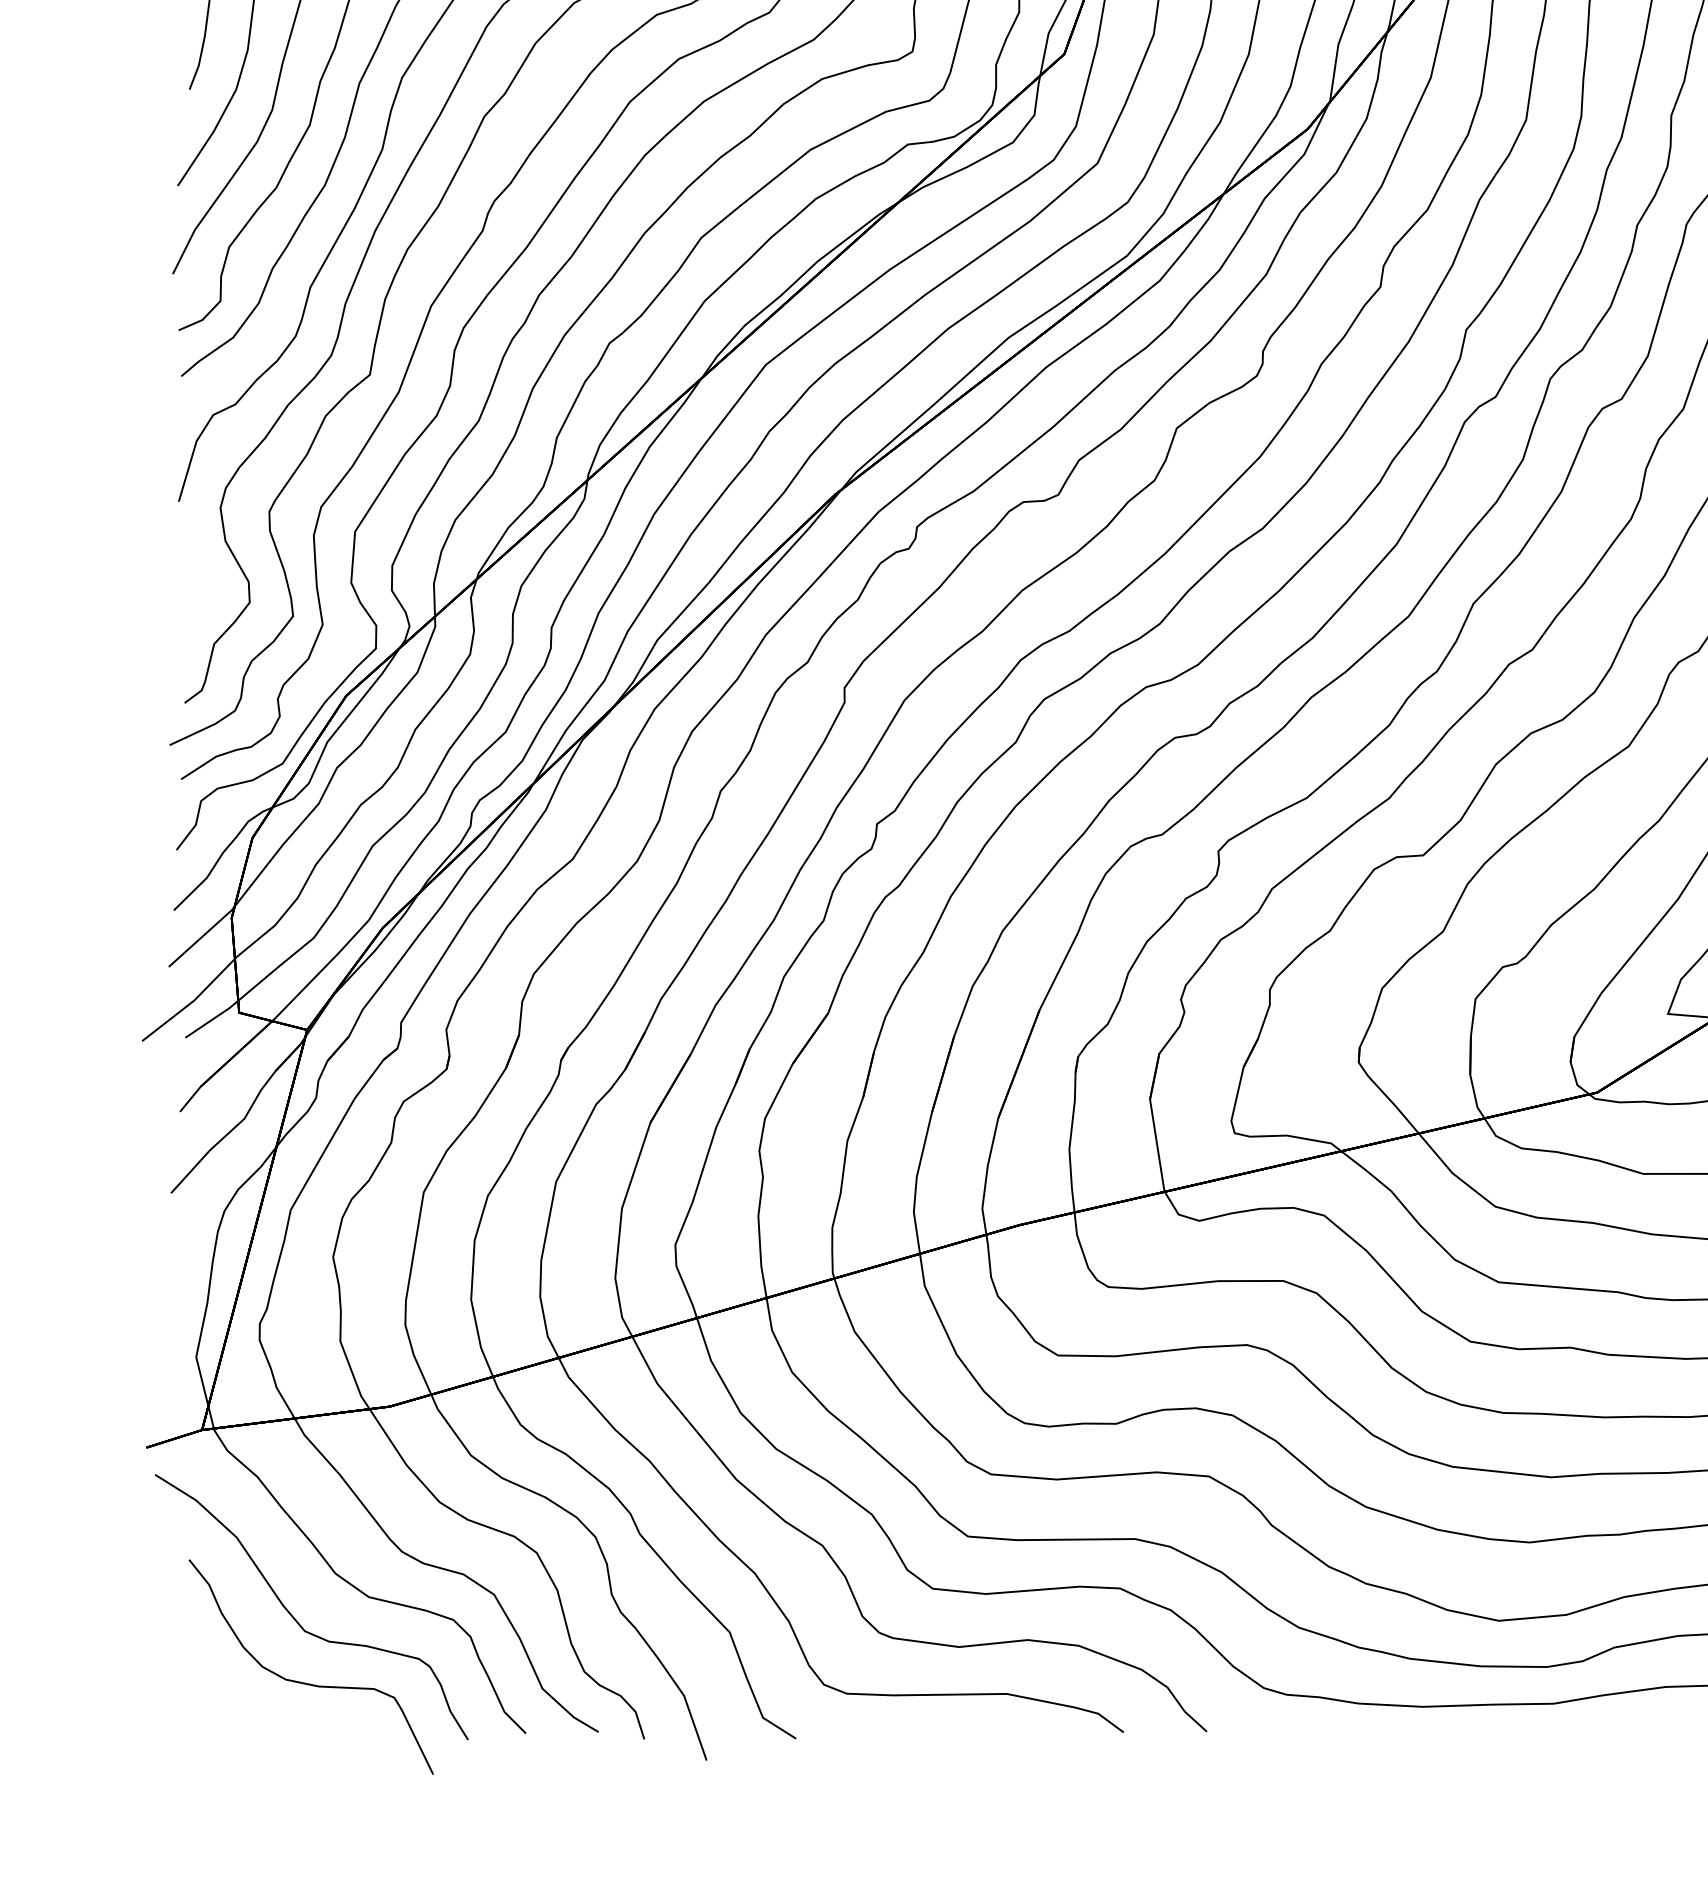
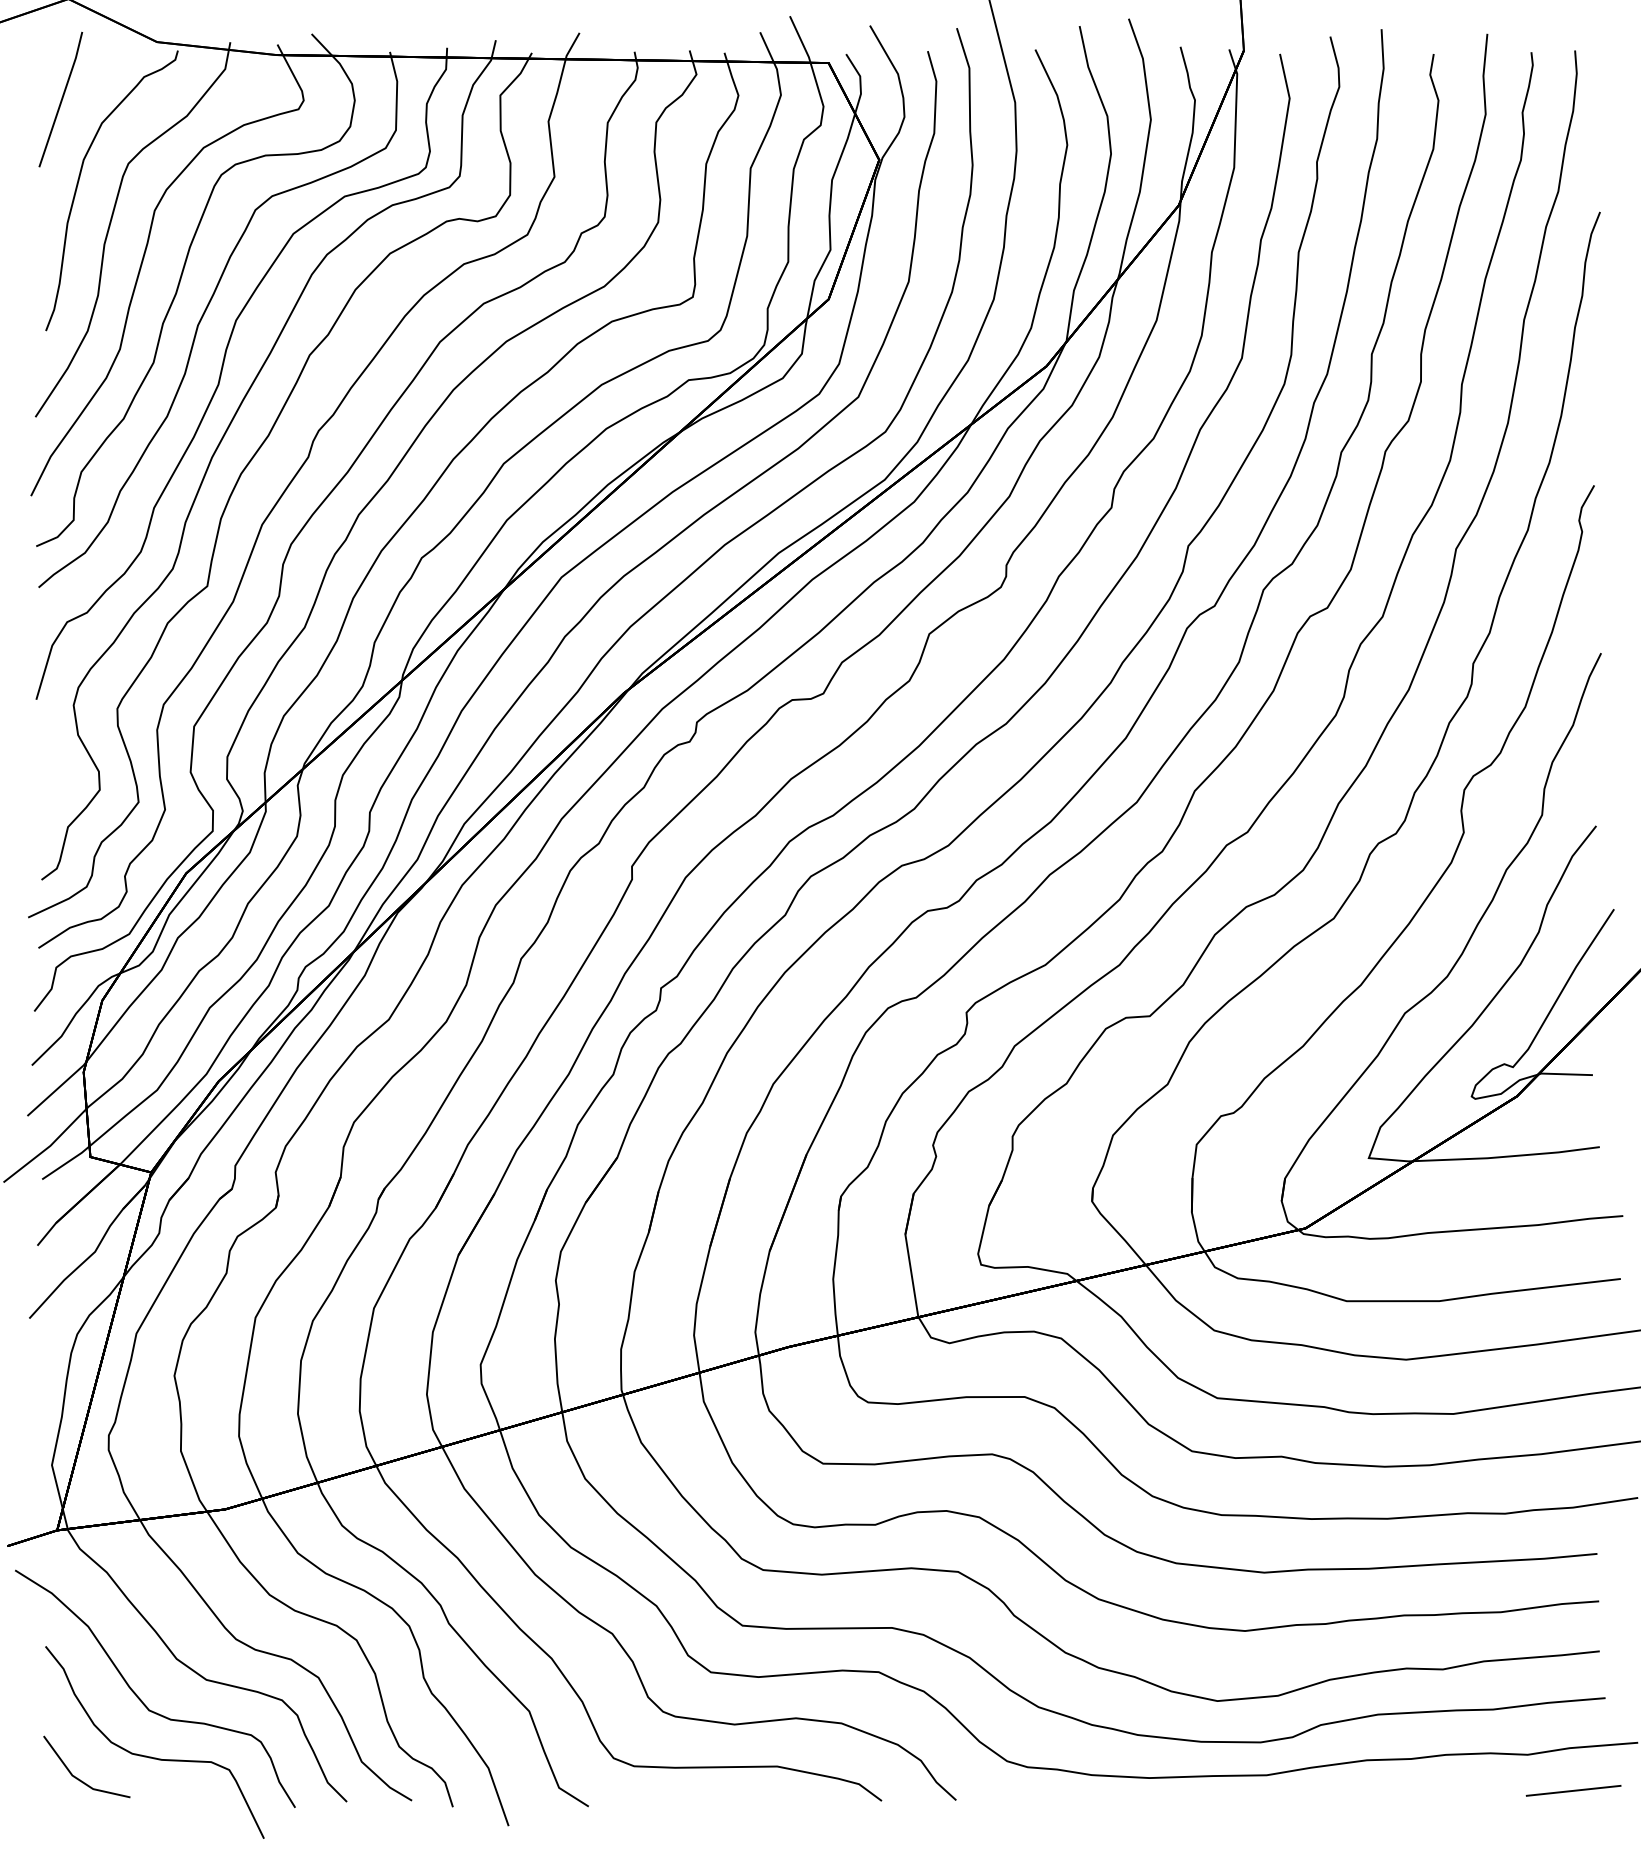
part: (224, 1706) -> (77, 1777), added

